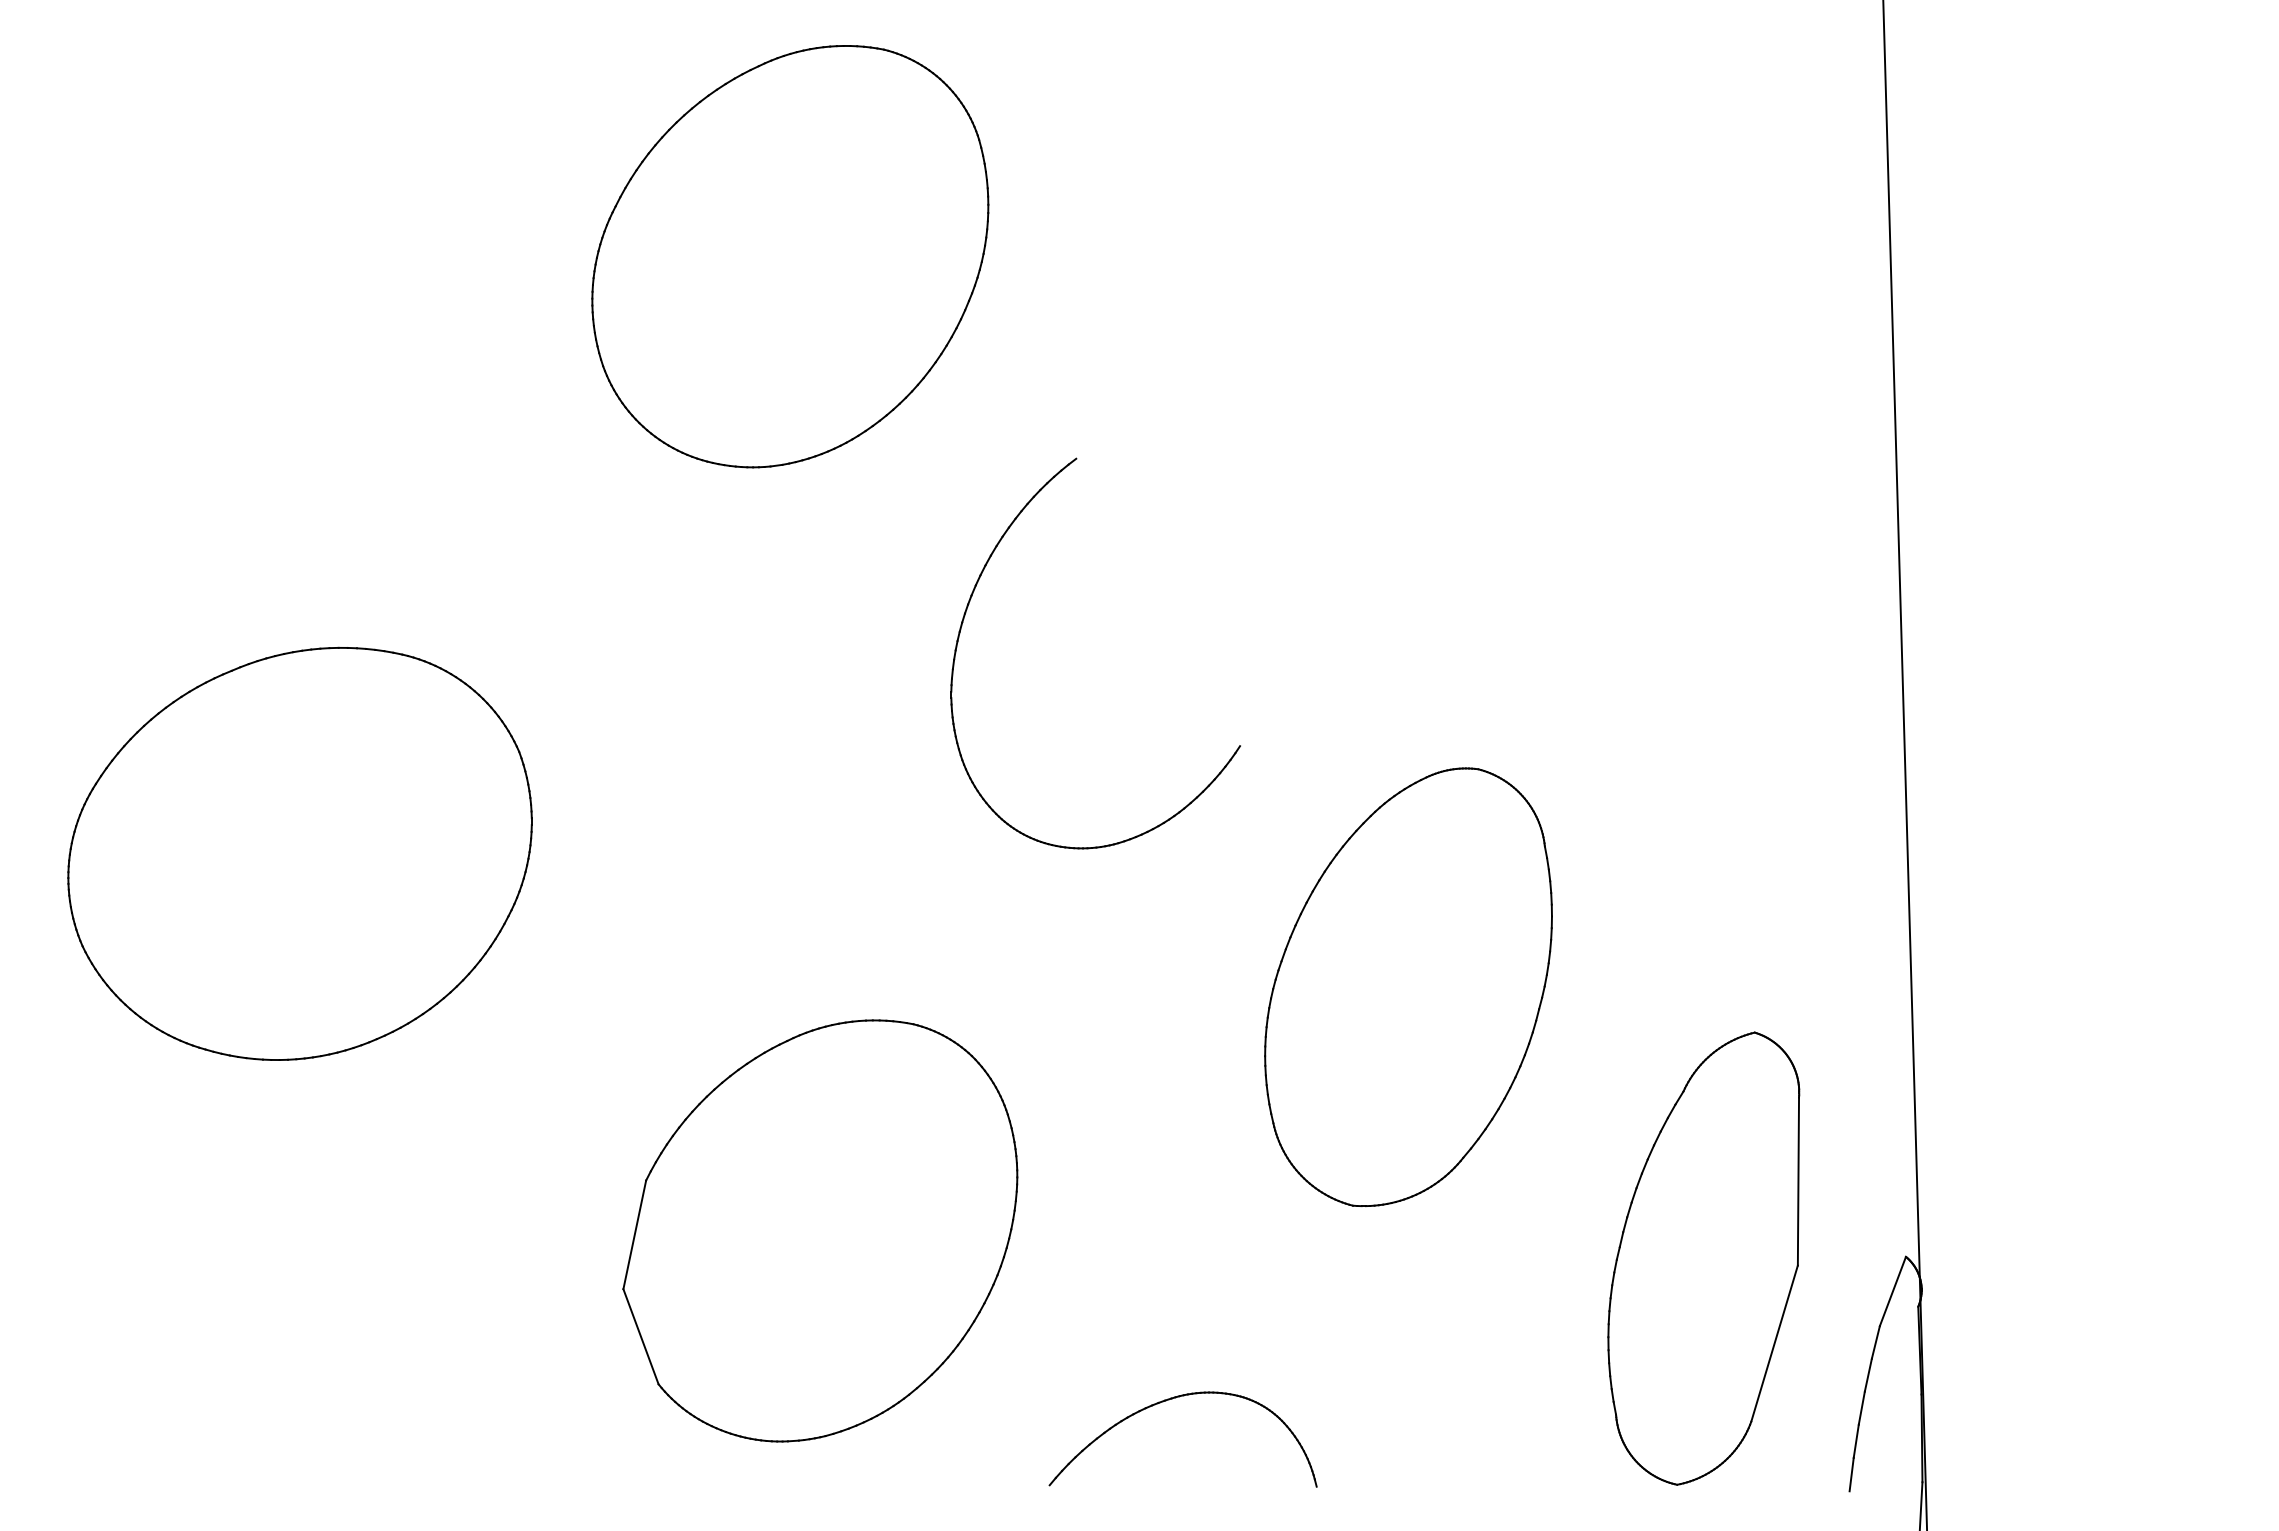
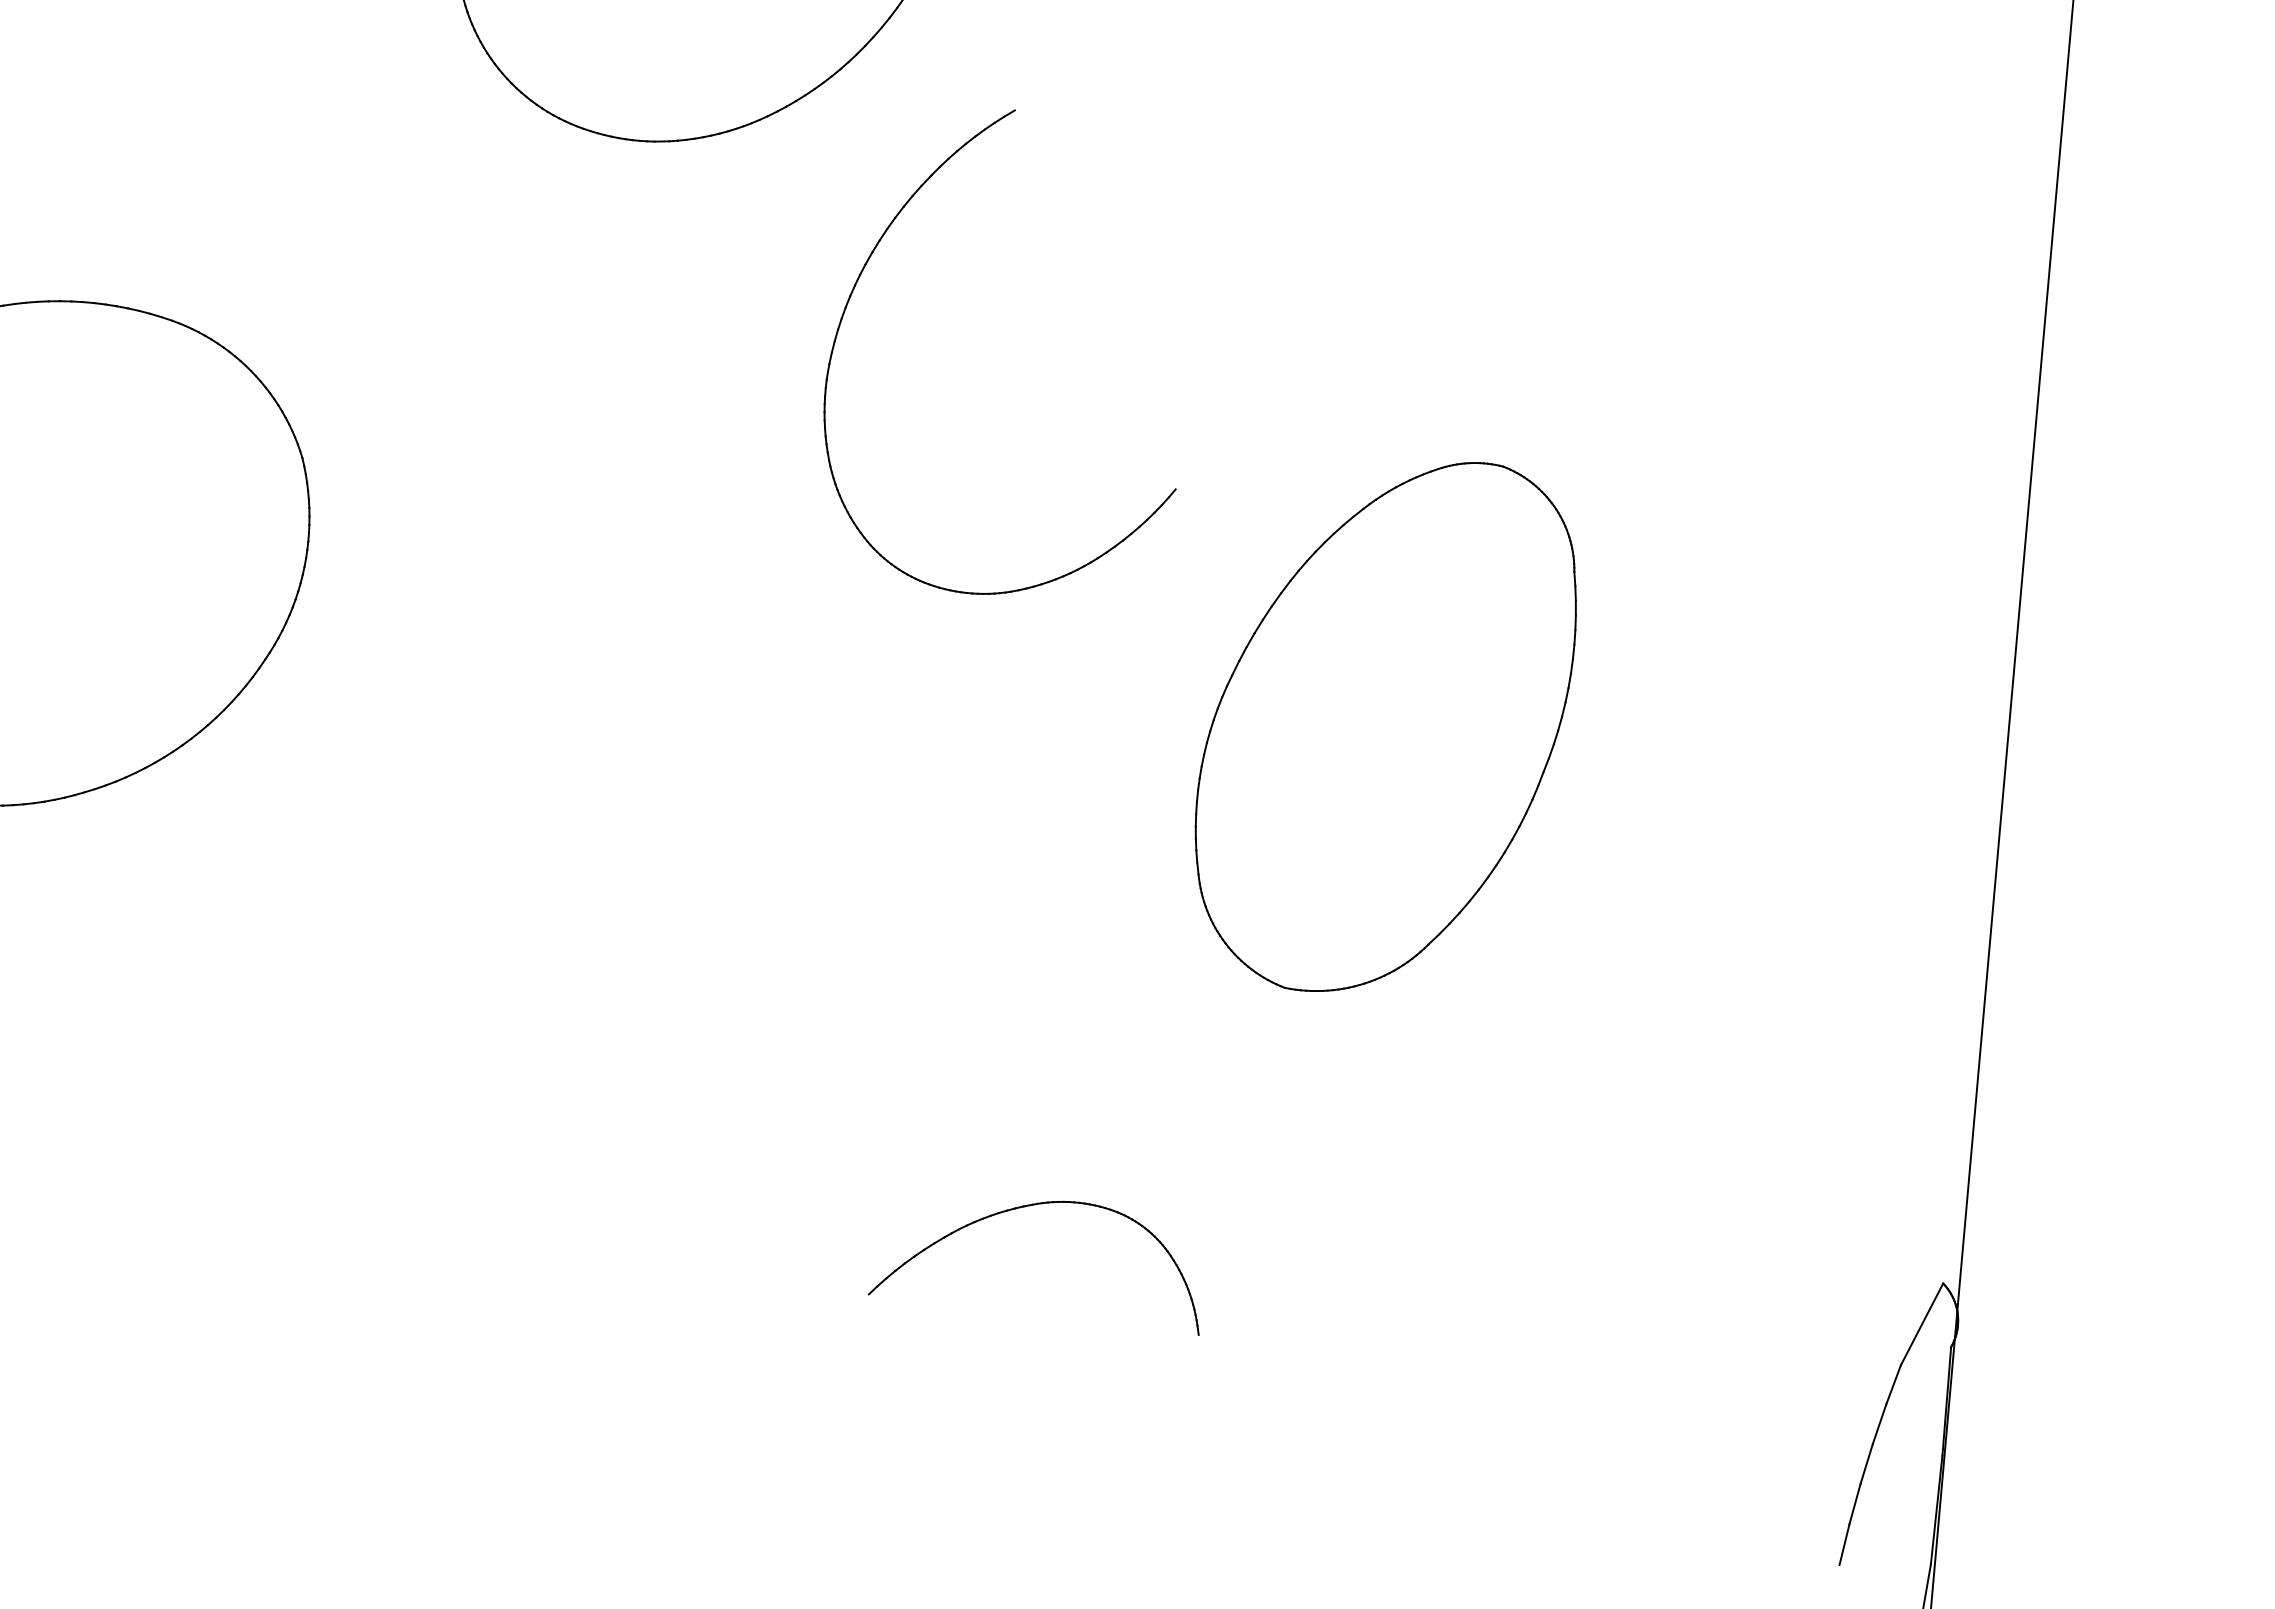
part: (966, 613) -> (856, 285), moved
part: (1408, 987) -> (1385, 726), moved
part: (820, 1230) -> (605, 1093), removed
part: (1703, 1258) -> (1692, 1256), removed
part: (1169, 1400) -> (1029, 1206), moved

